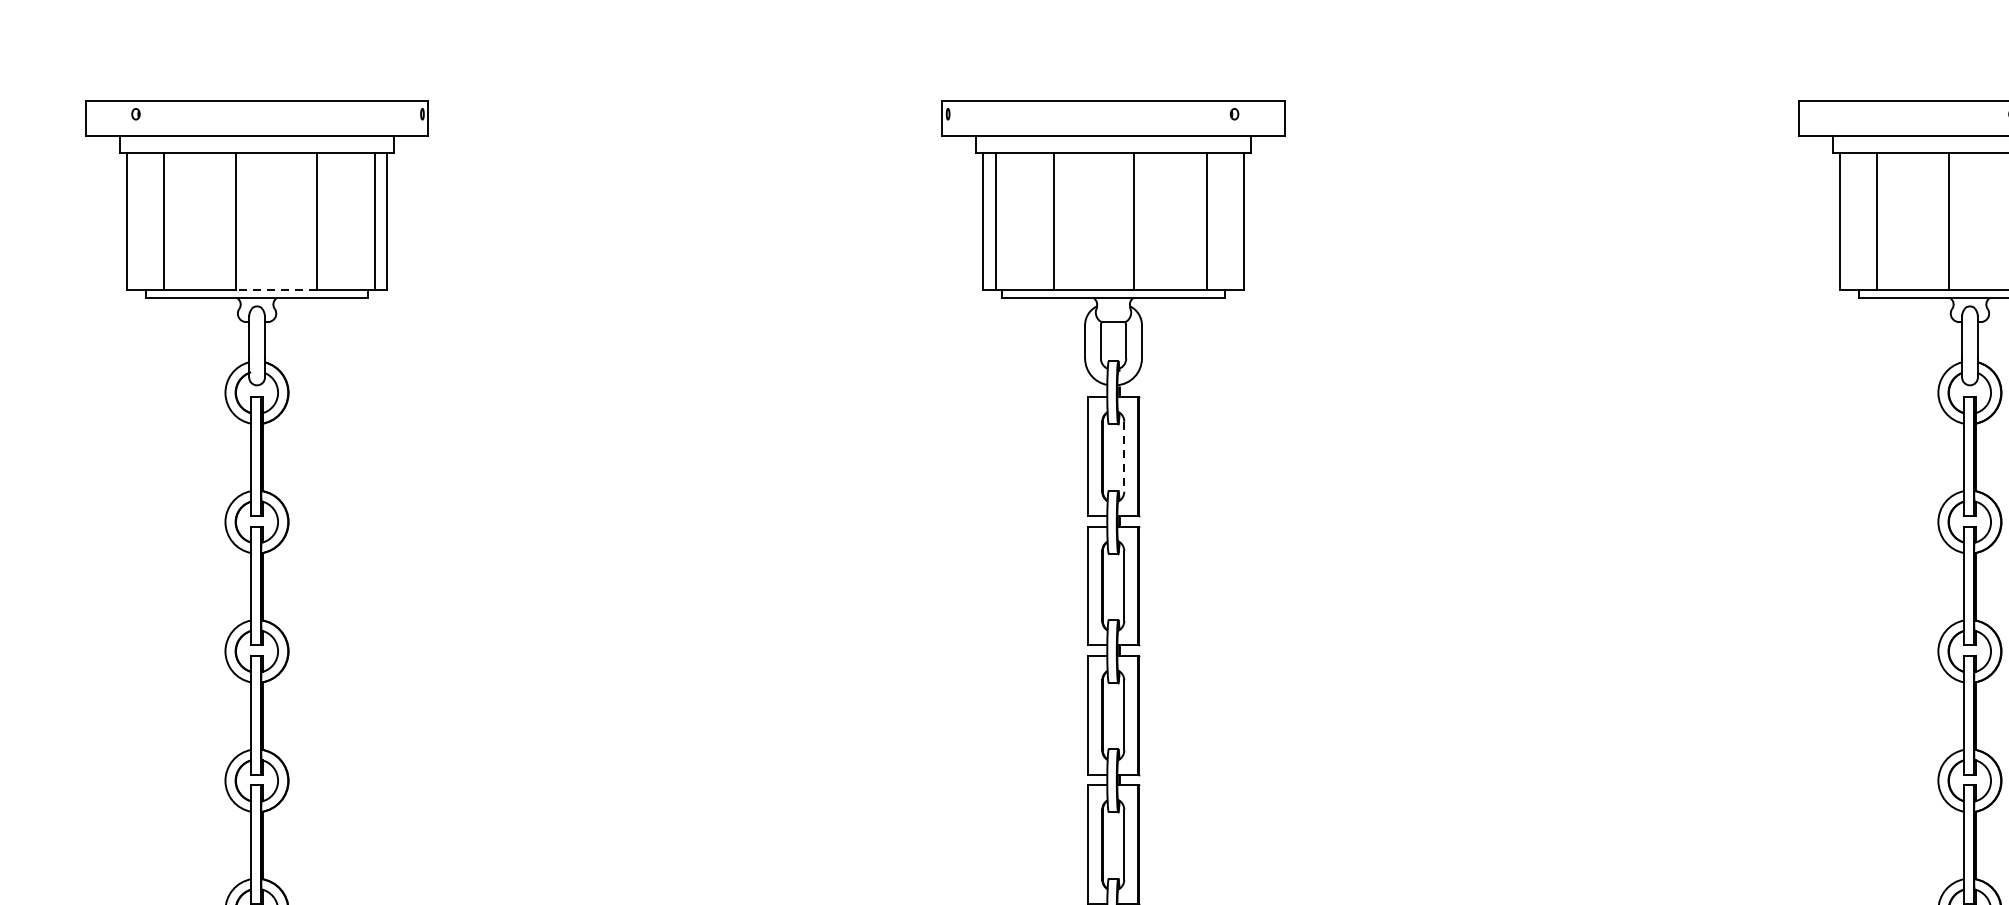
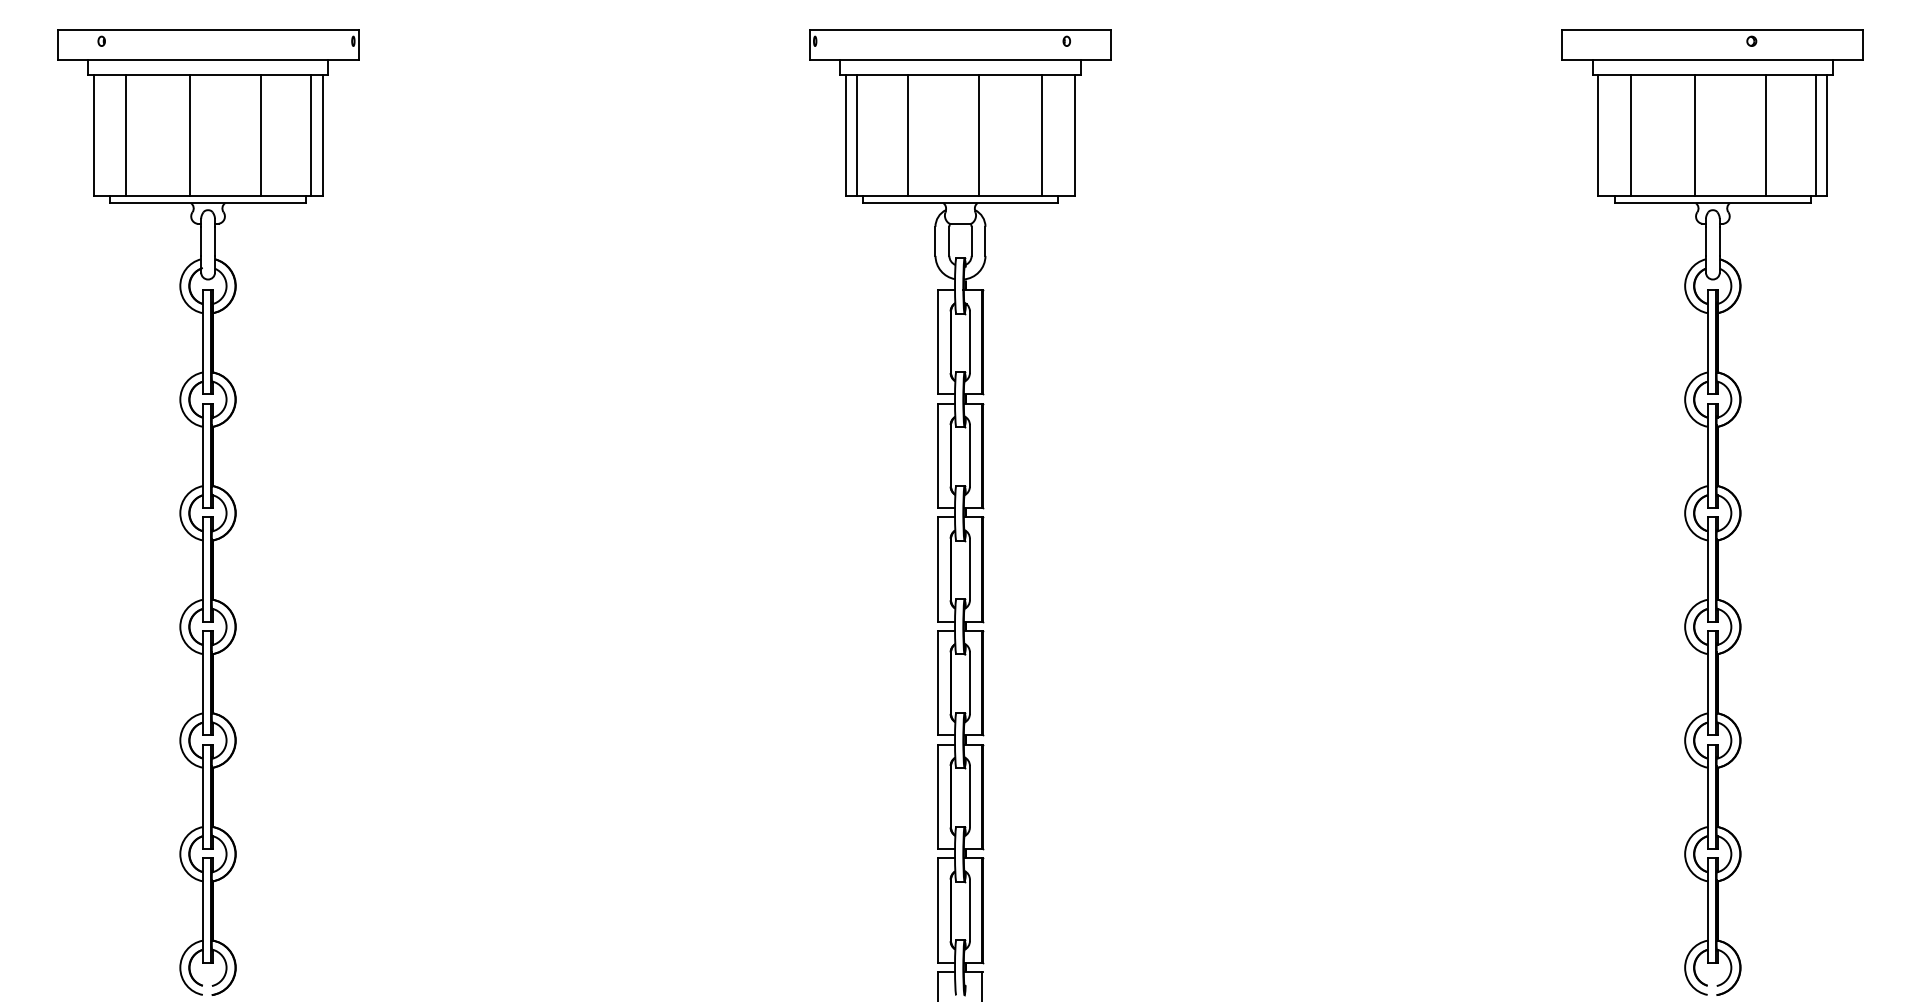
line: (275, 289) -> (224, 195), dashed -> solid
line: (1123, 457) -> (969, 342), dashed -> solid

